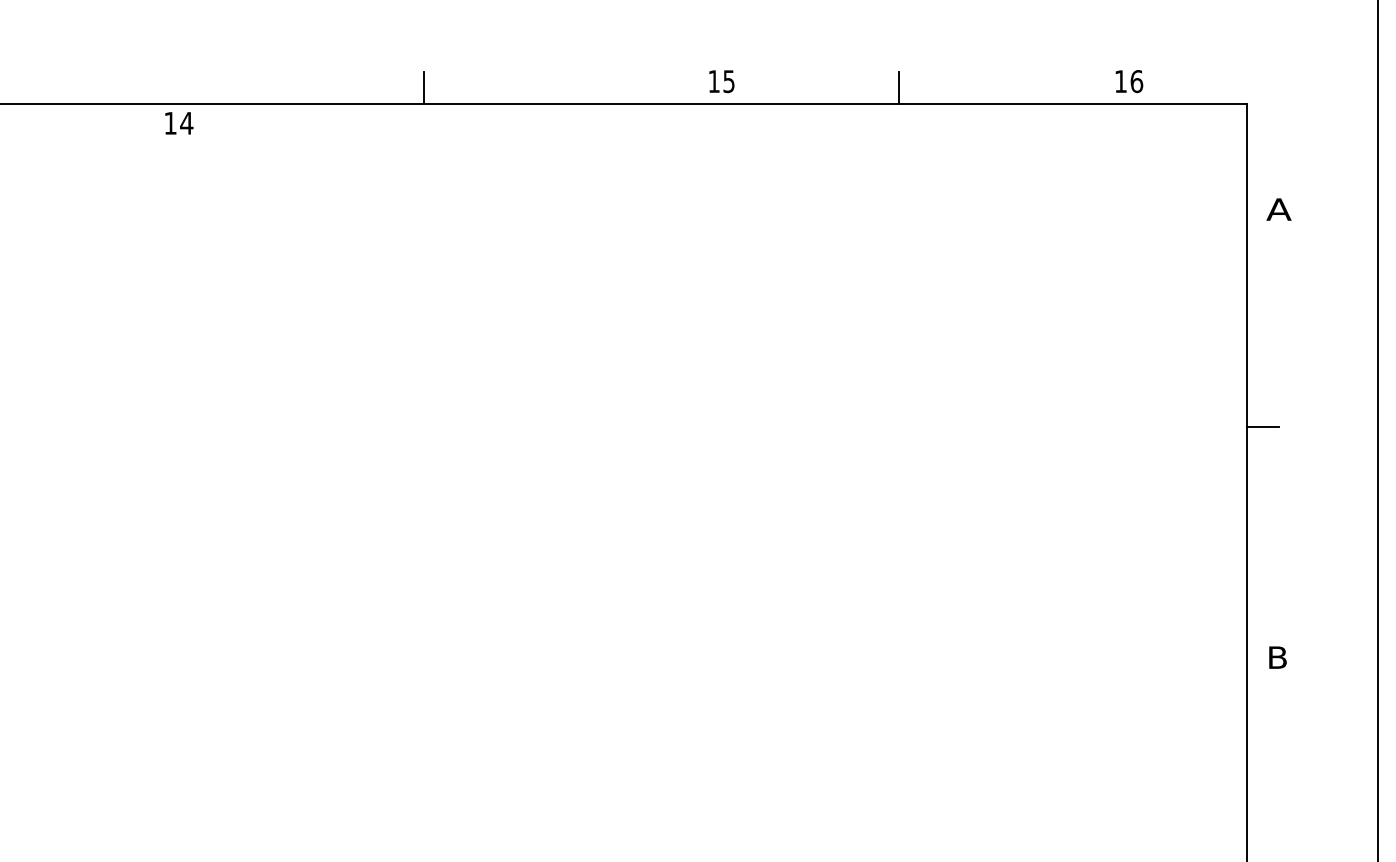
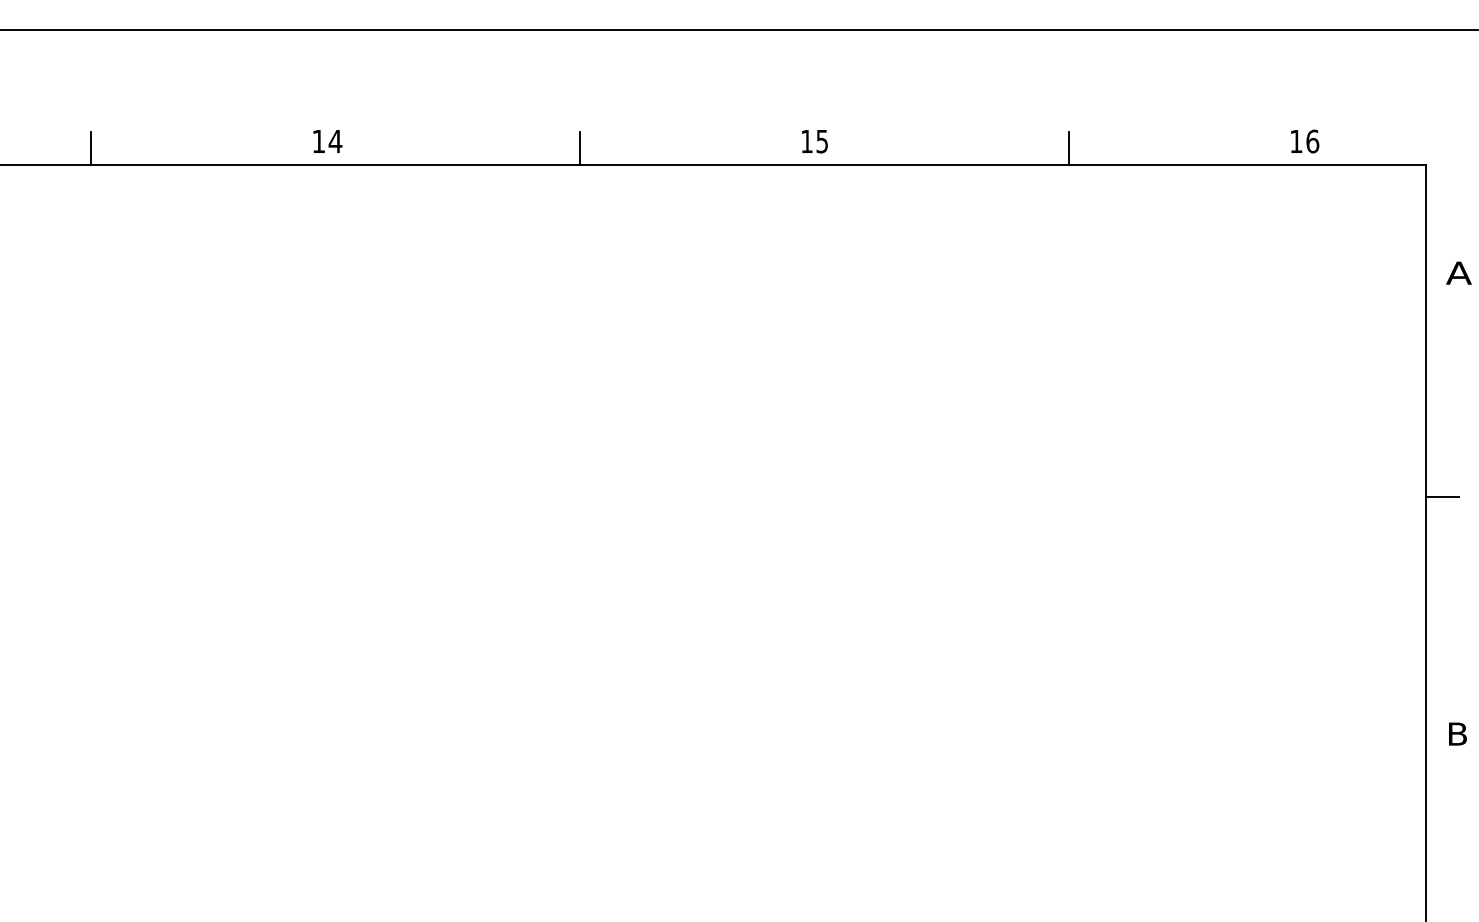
text: (721, 81) -> (814, 141), moved
text: (178, 123) -> (327, 141), moved

